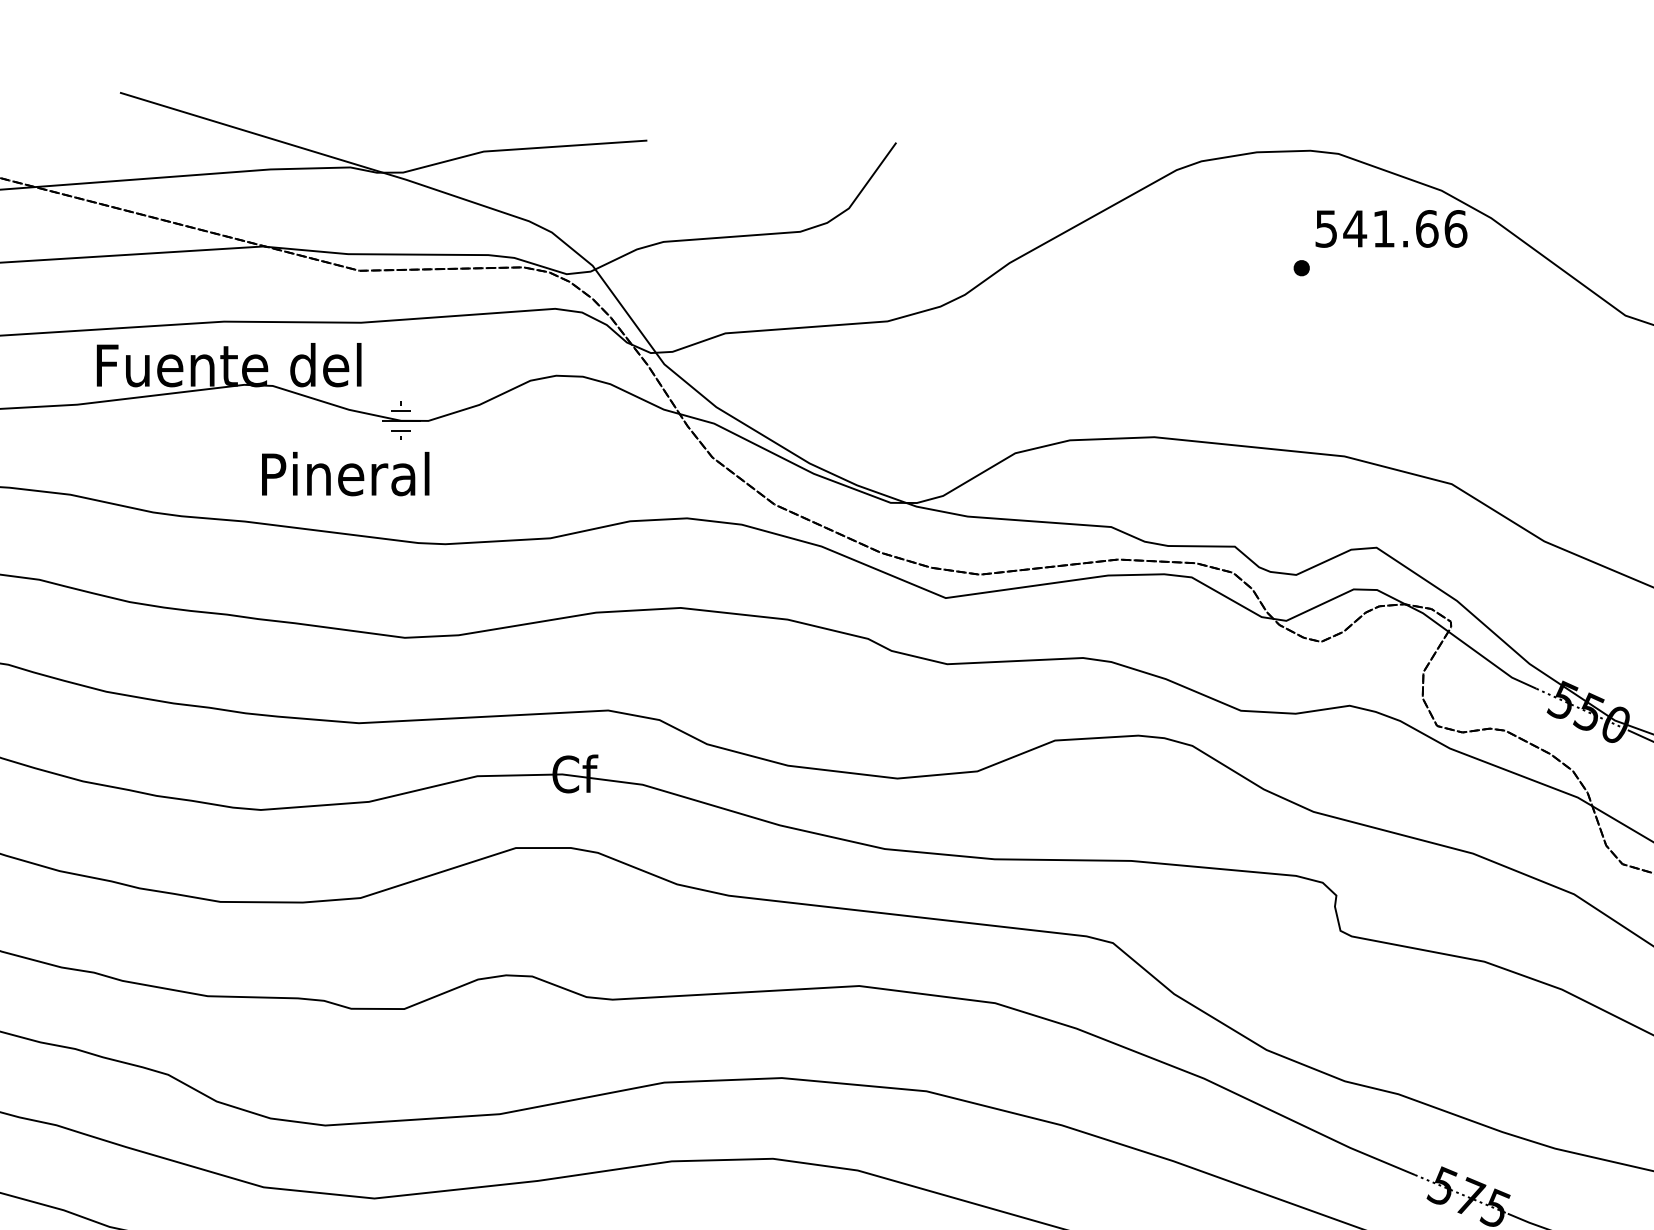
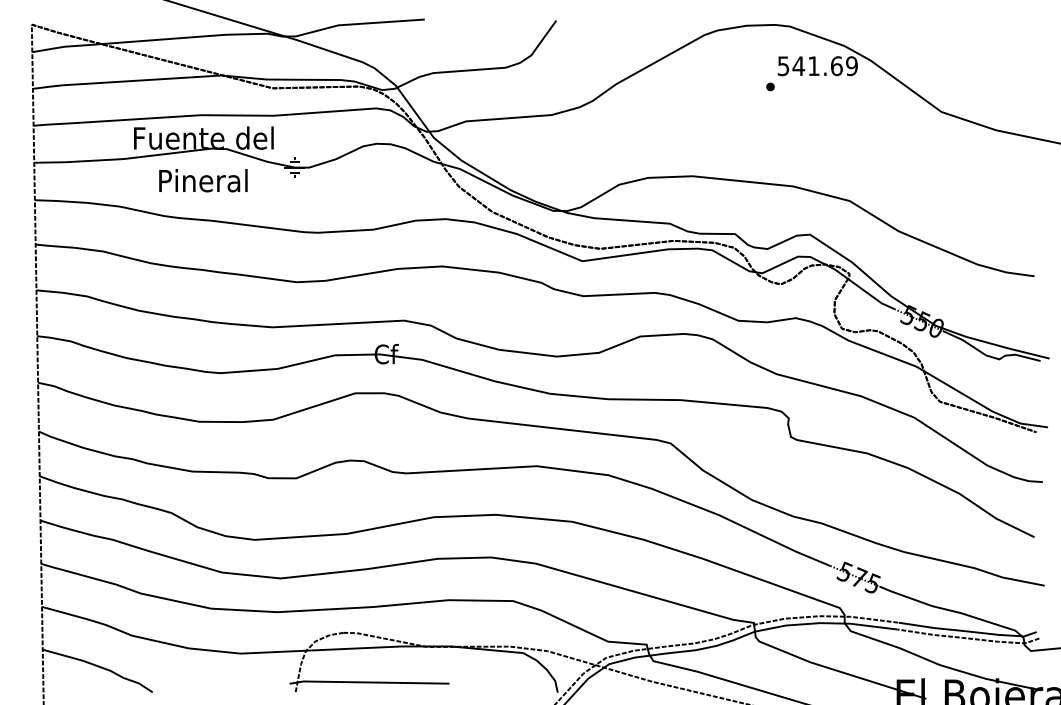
text: (1456, 229) -> (852, 66), 541.66 -> 541.69
text: (345, 473) -> (203, 180), moved

